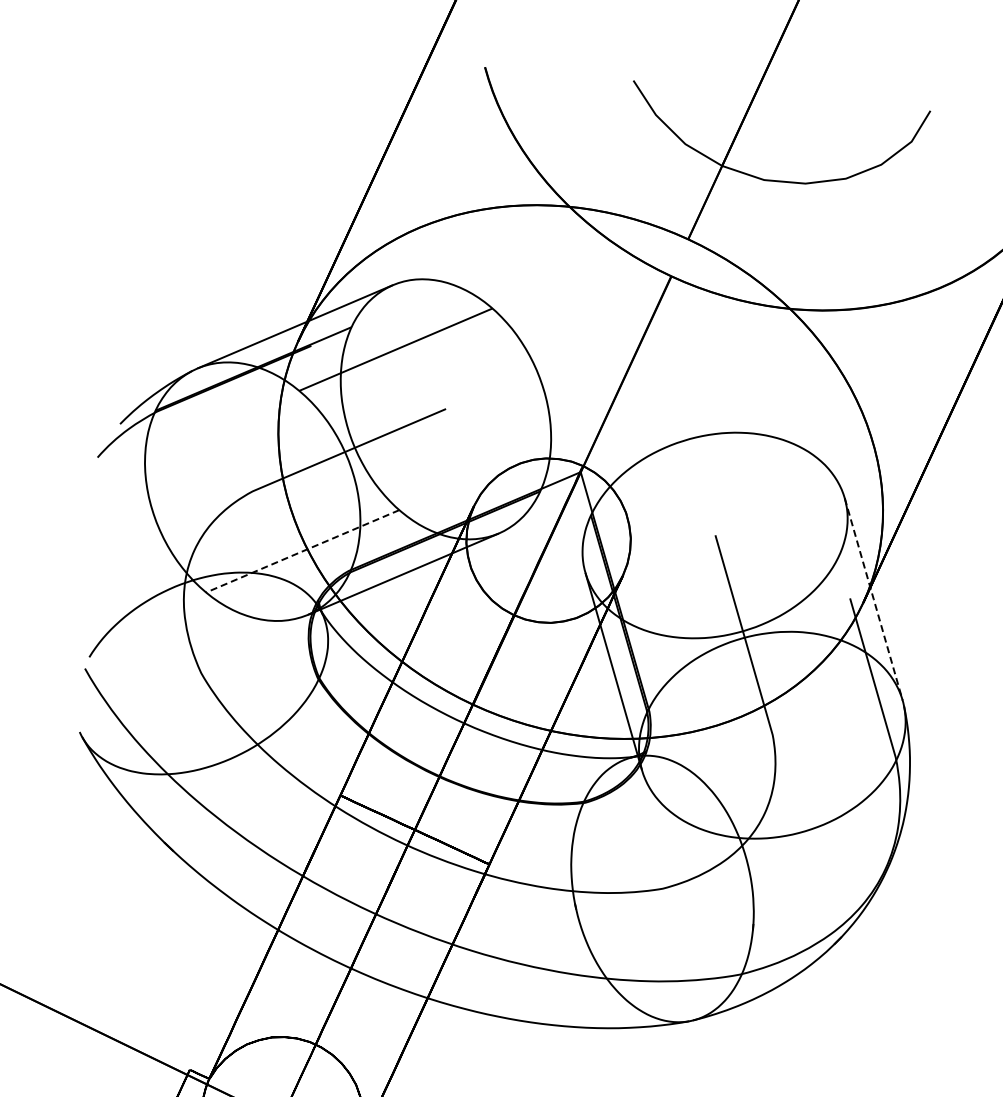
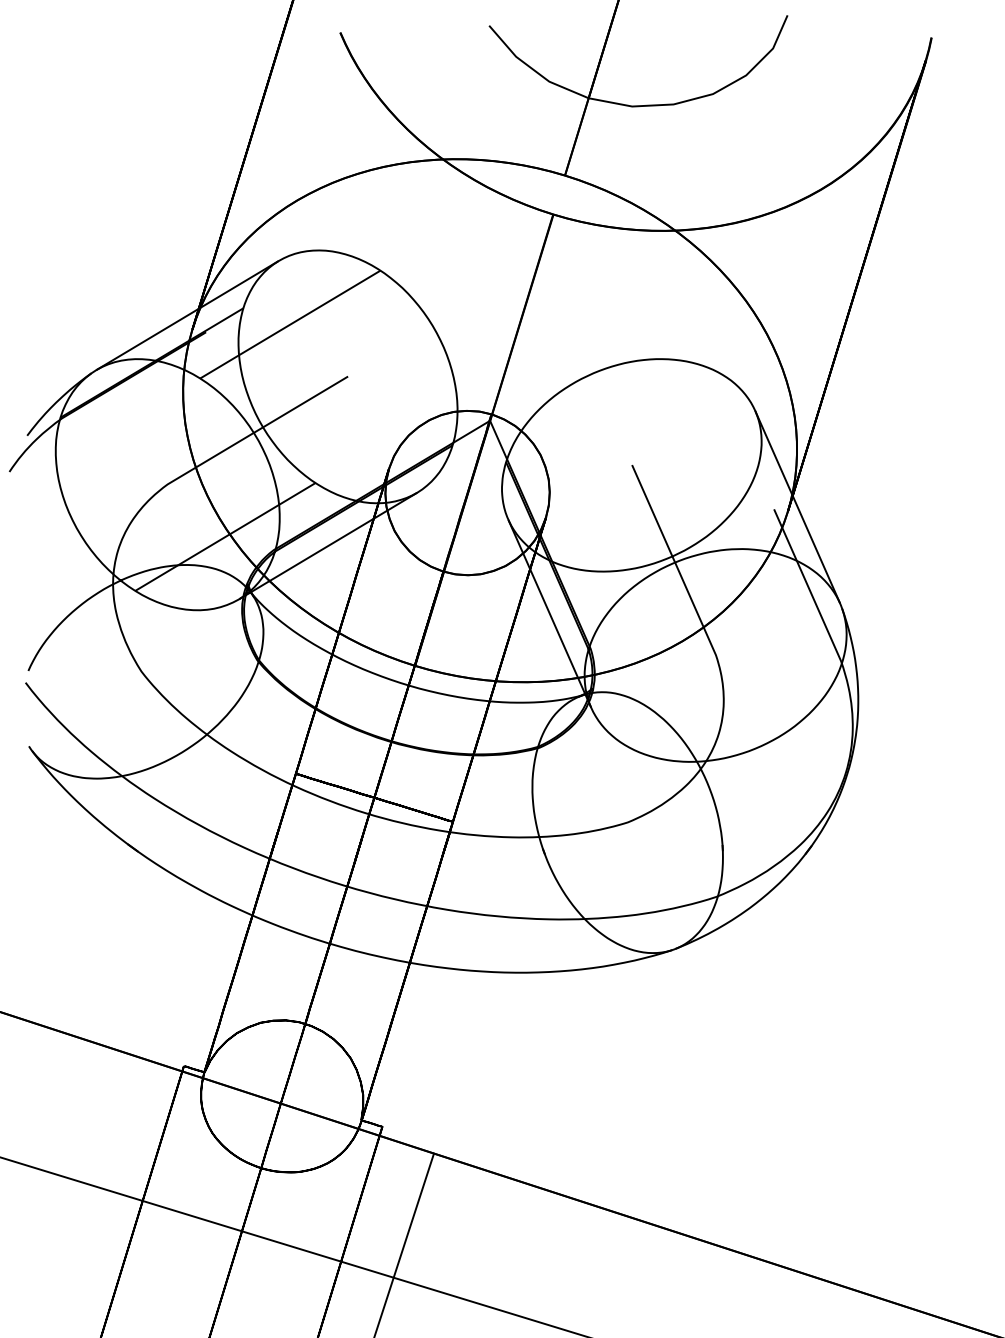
line: (301, 551) -> (224, 537), dashed -> solid
line: (873, 598) -> (797, 506), dashed -> solid

